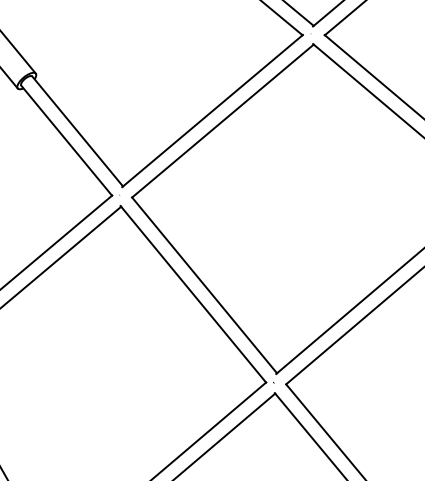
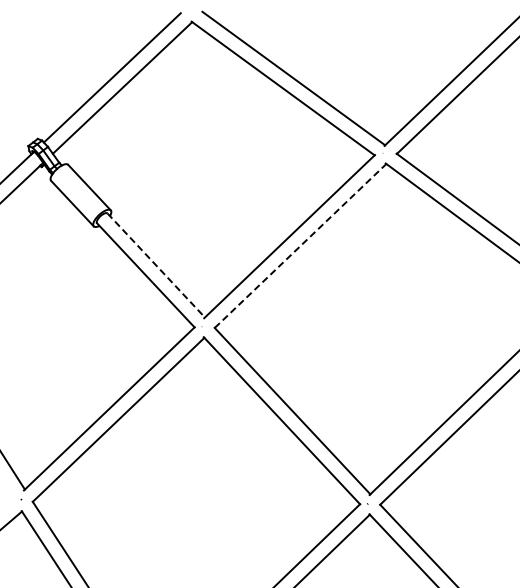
line: (222, 120) -> (300, 245), solid -> dashed
line: (77, 131) -> (156, 265), solid -> dashed

